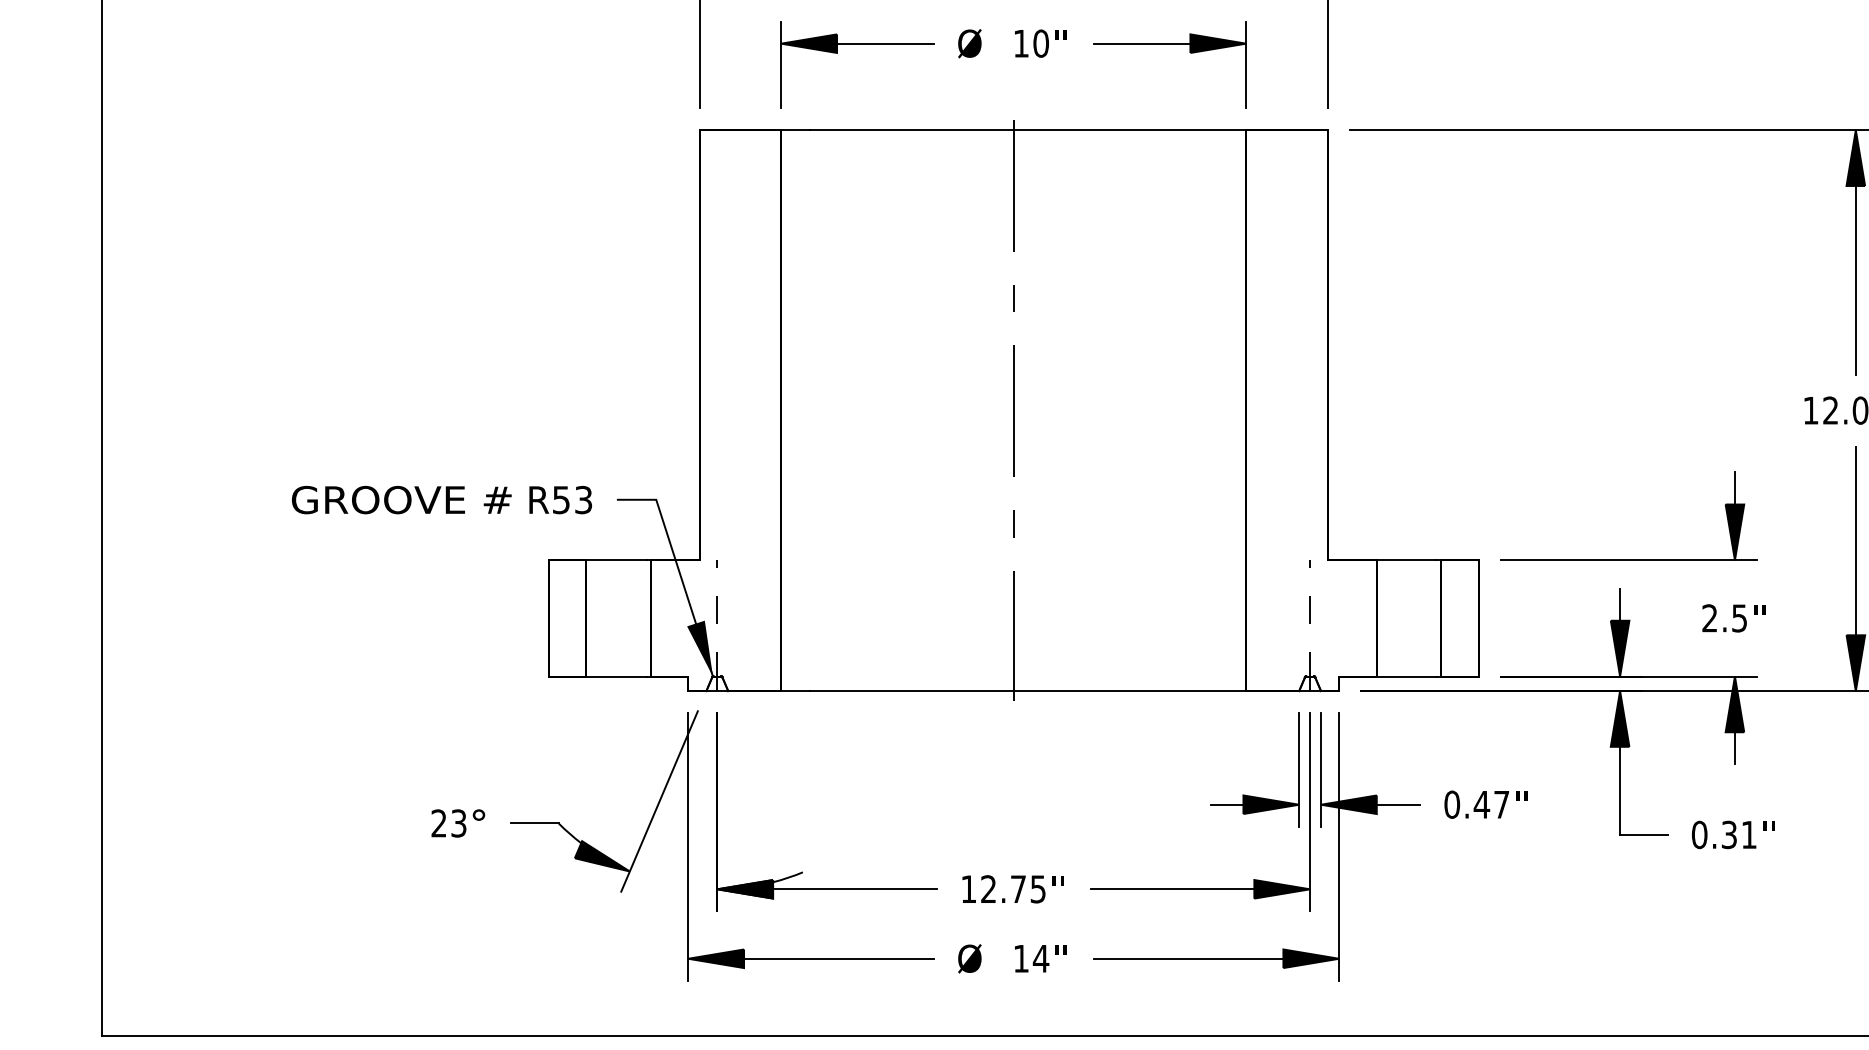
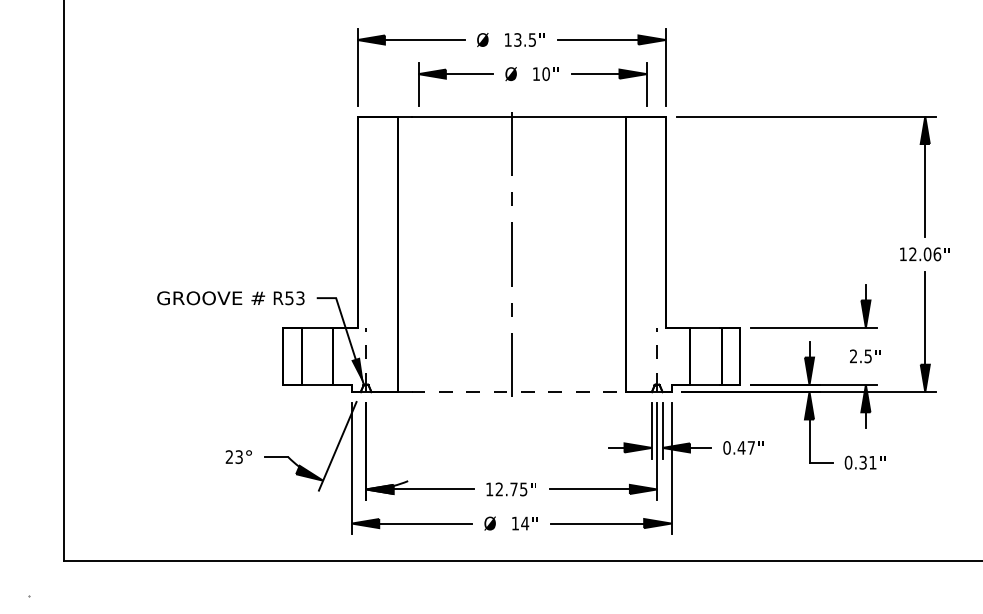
part: (1013, 64) -> (532, 84), moved
line: (1029, 691) -> (519, 392), solid -> dashed

